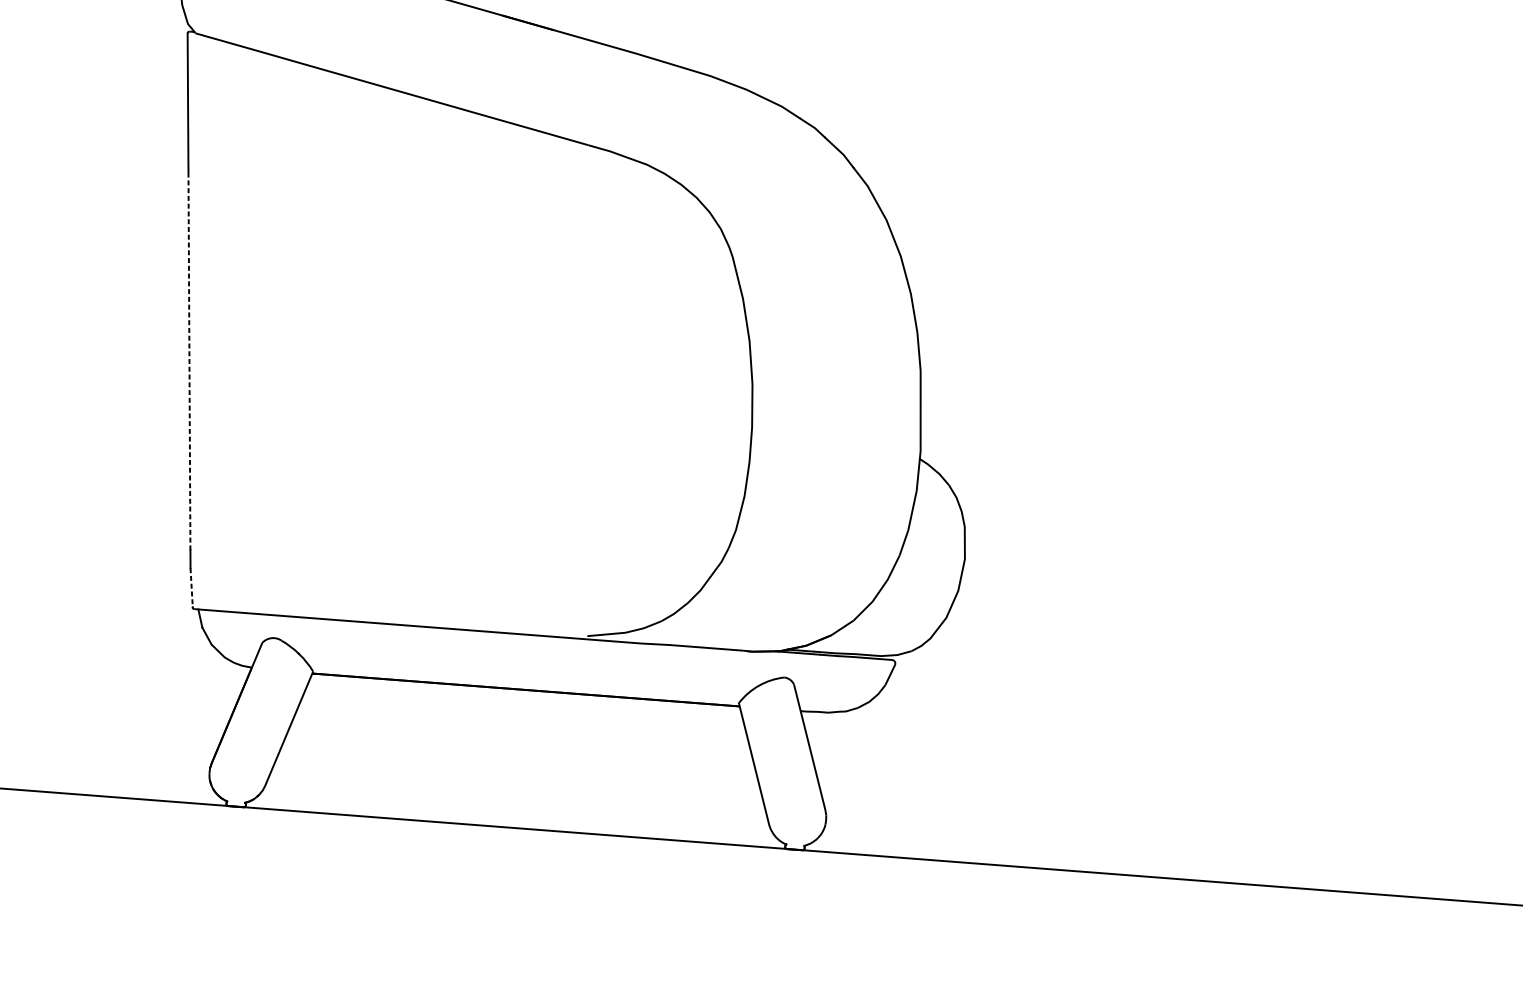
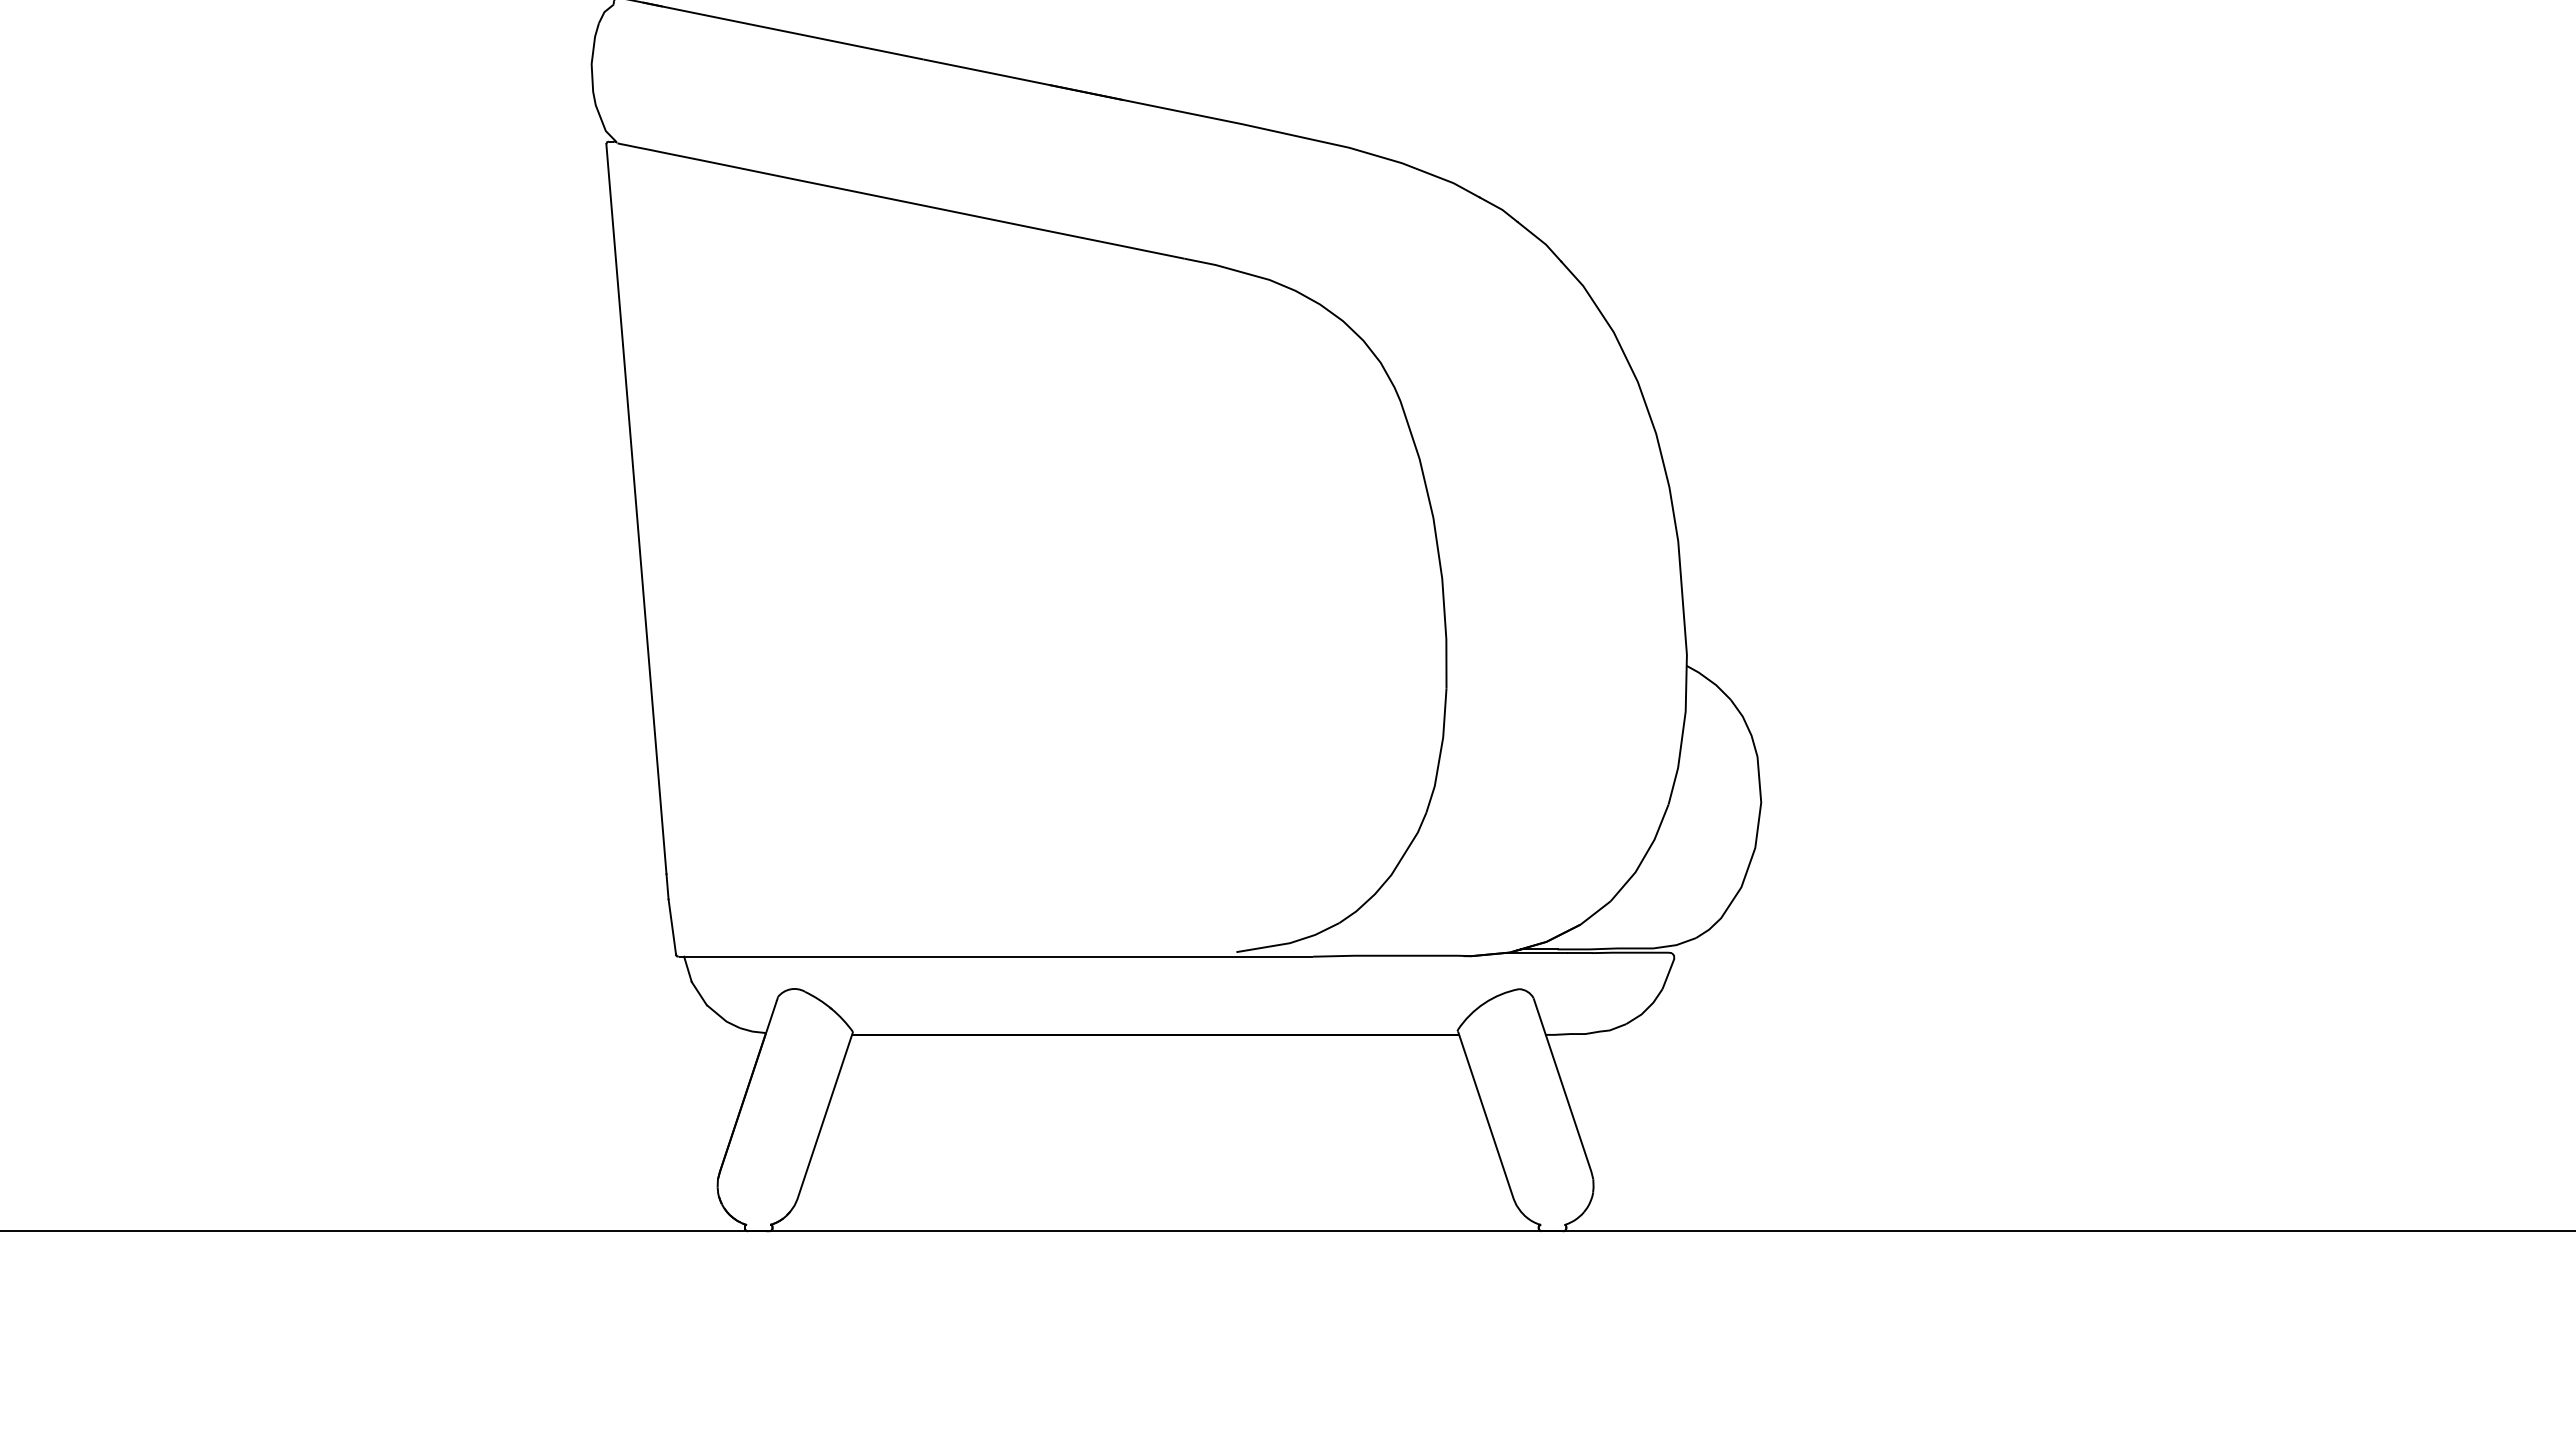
line: (189, 362) -> (644, 609), dashed -> solid
line: (191, 587) -> (672, 926), dashed -> solid

